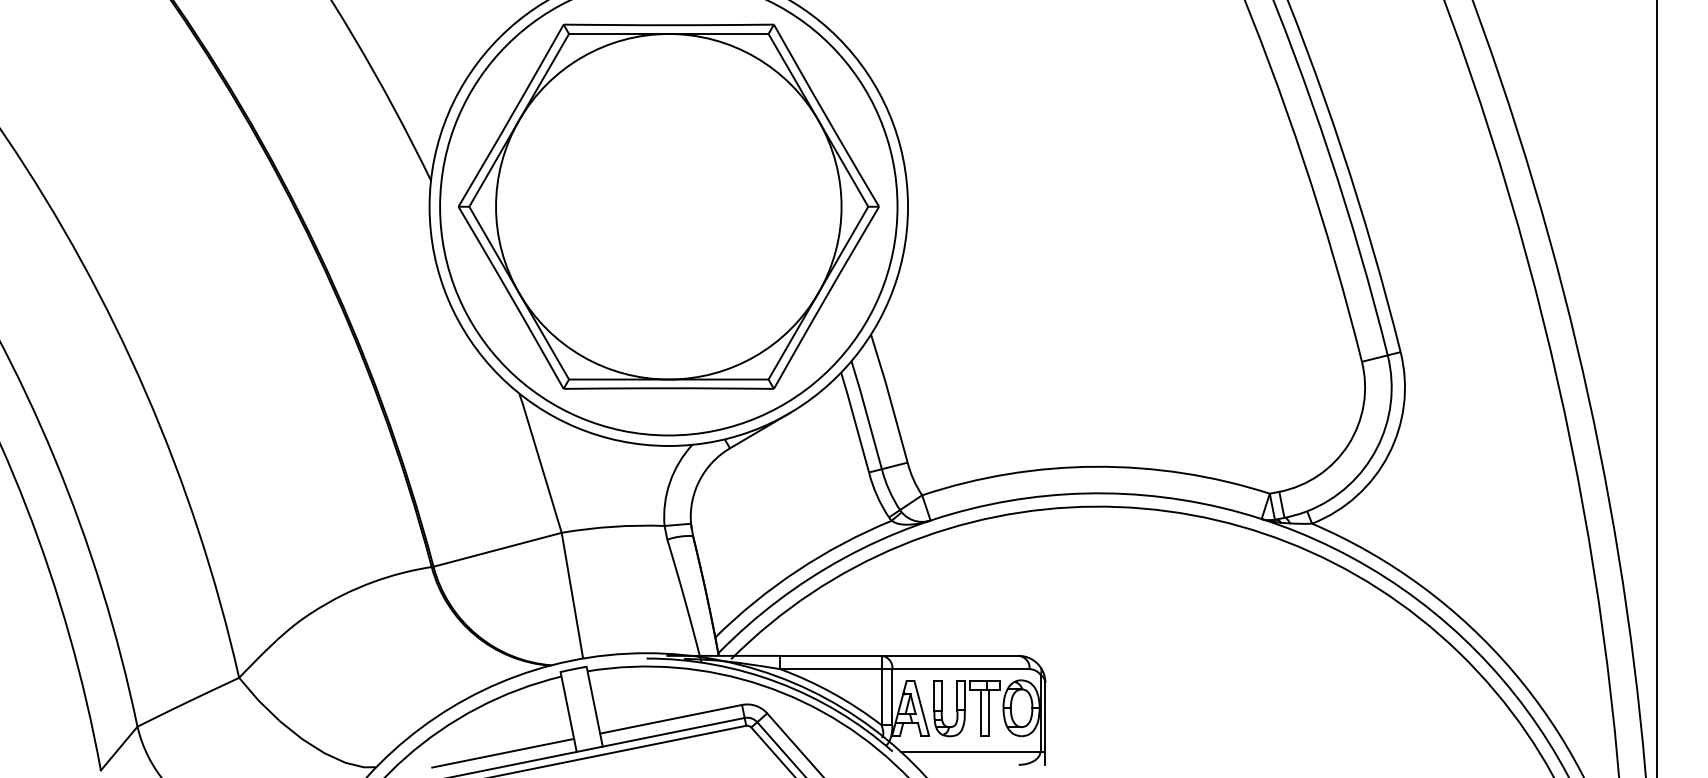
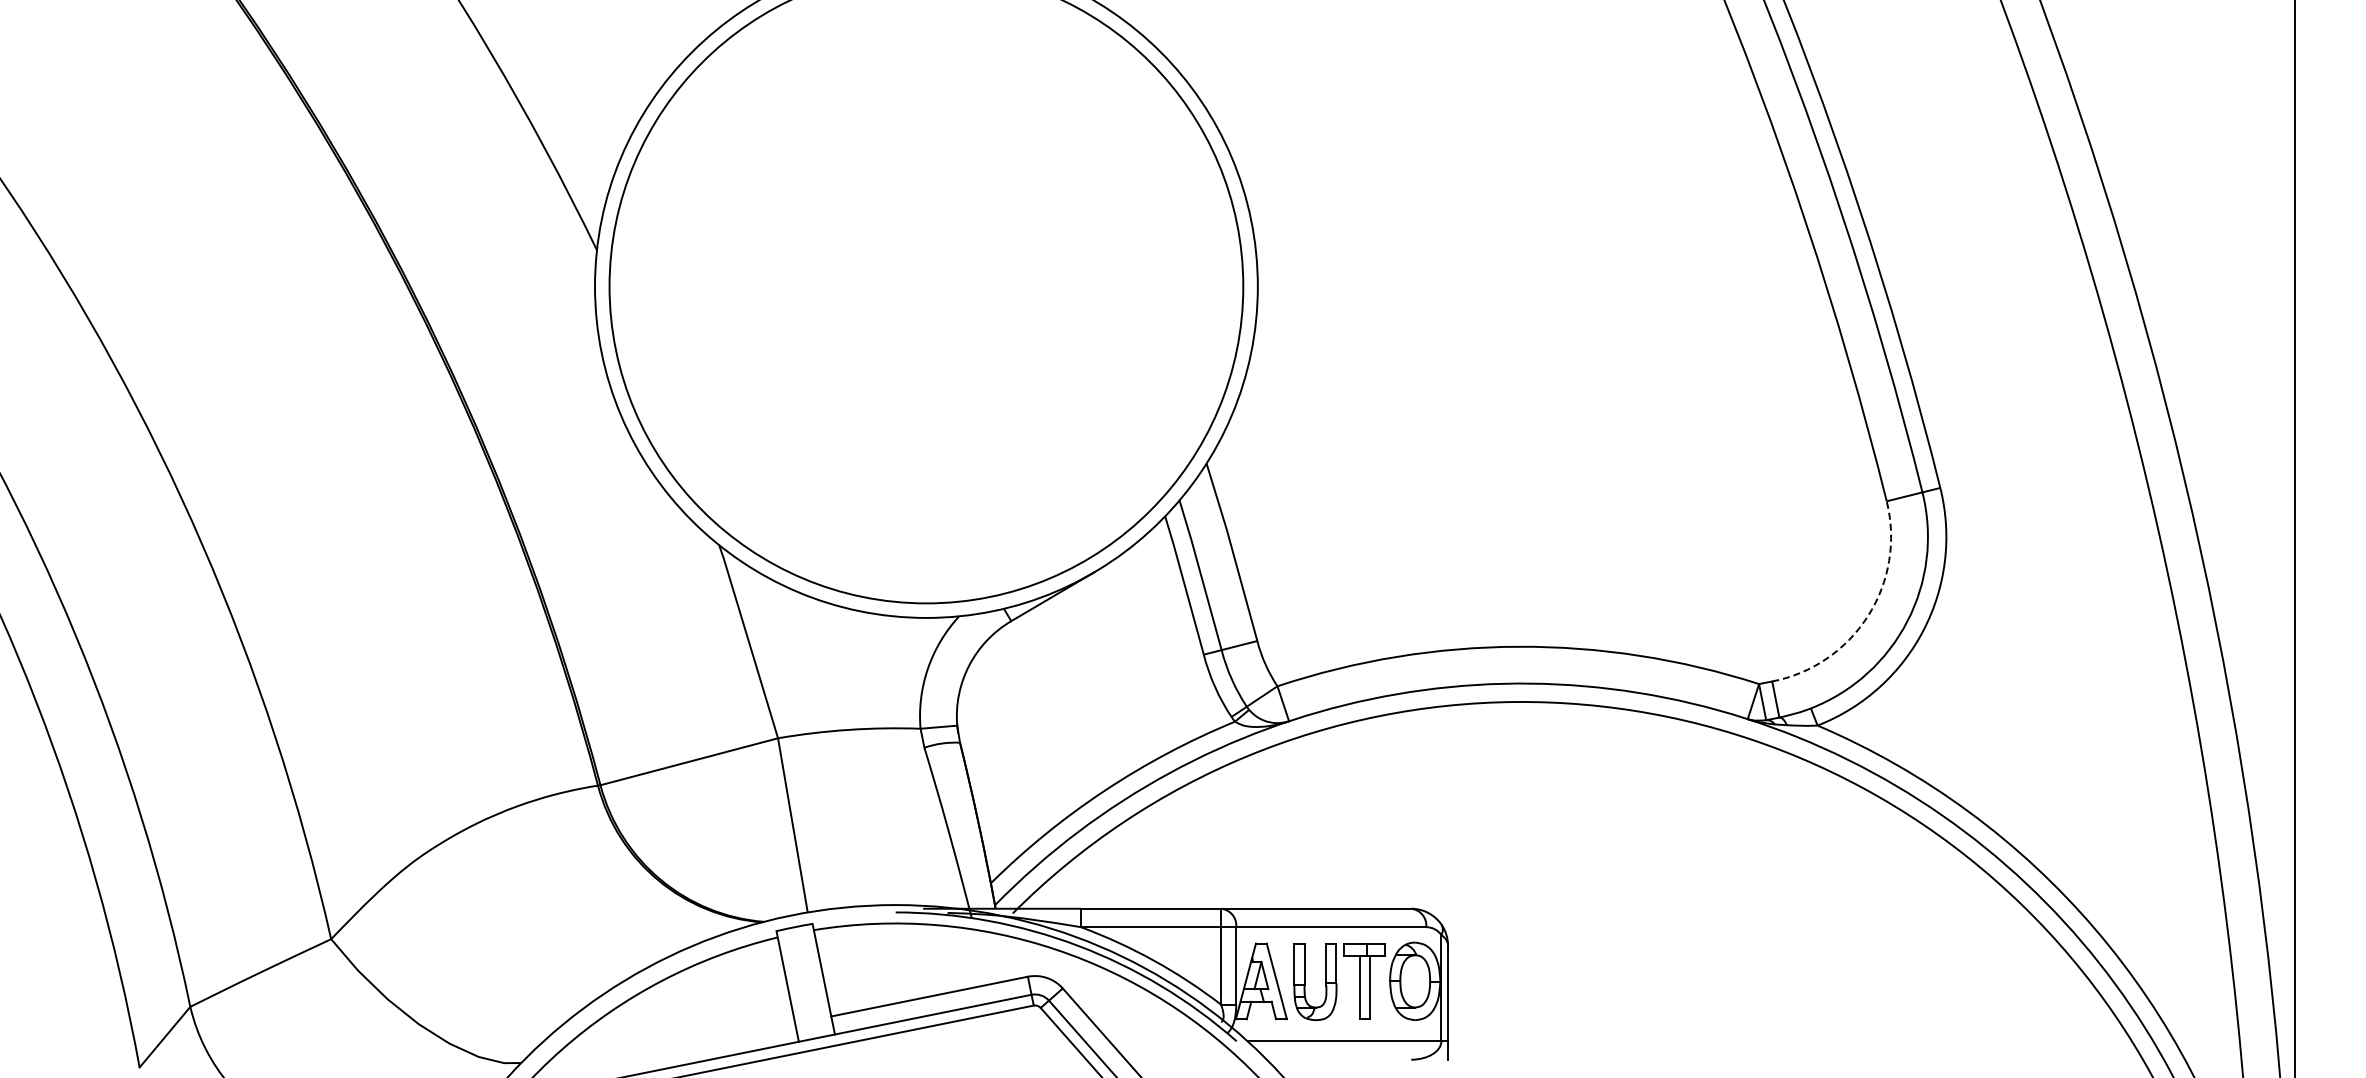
part: (668, 206) -> (926, 286), removed
arc: (1348, 444) -> (1868, 615), solid -> dashed
line: (502, 753) -> (696, 1043), removed

